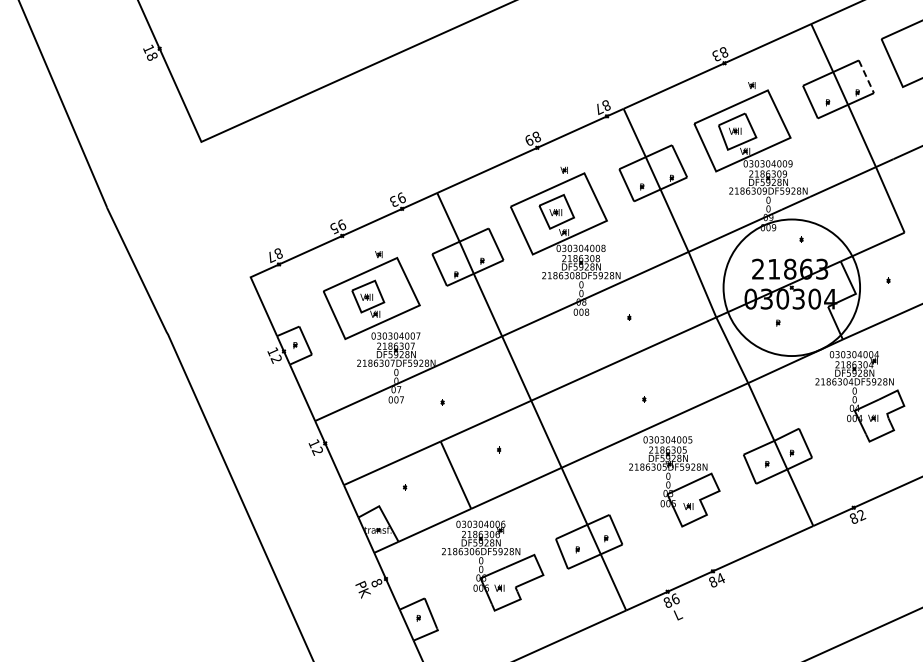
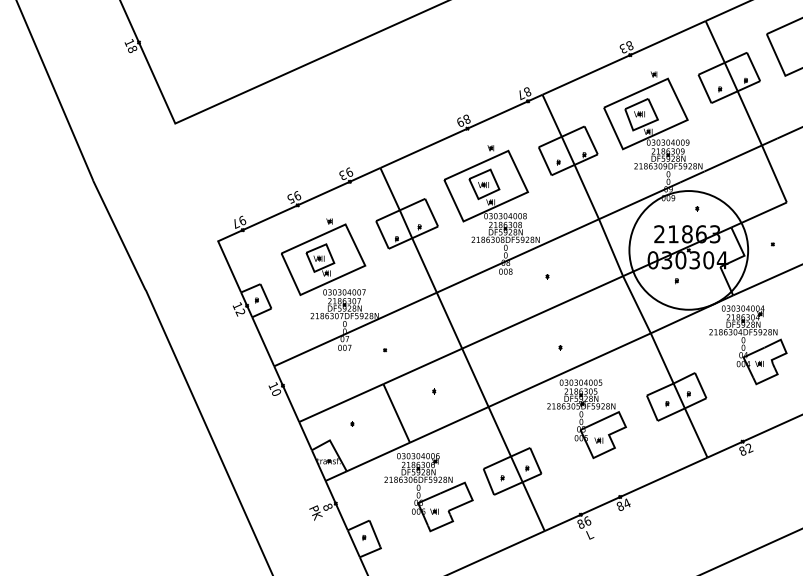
line: (866, 77) -> (753, 67), dashed -> solid
text: (278, 253) -> (242, 220), 87 -> 97
text: (316, 450) -> (275, 391), 12 -> 10

